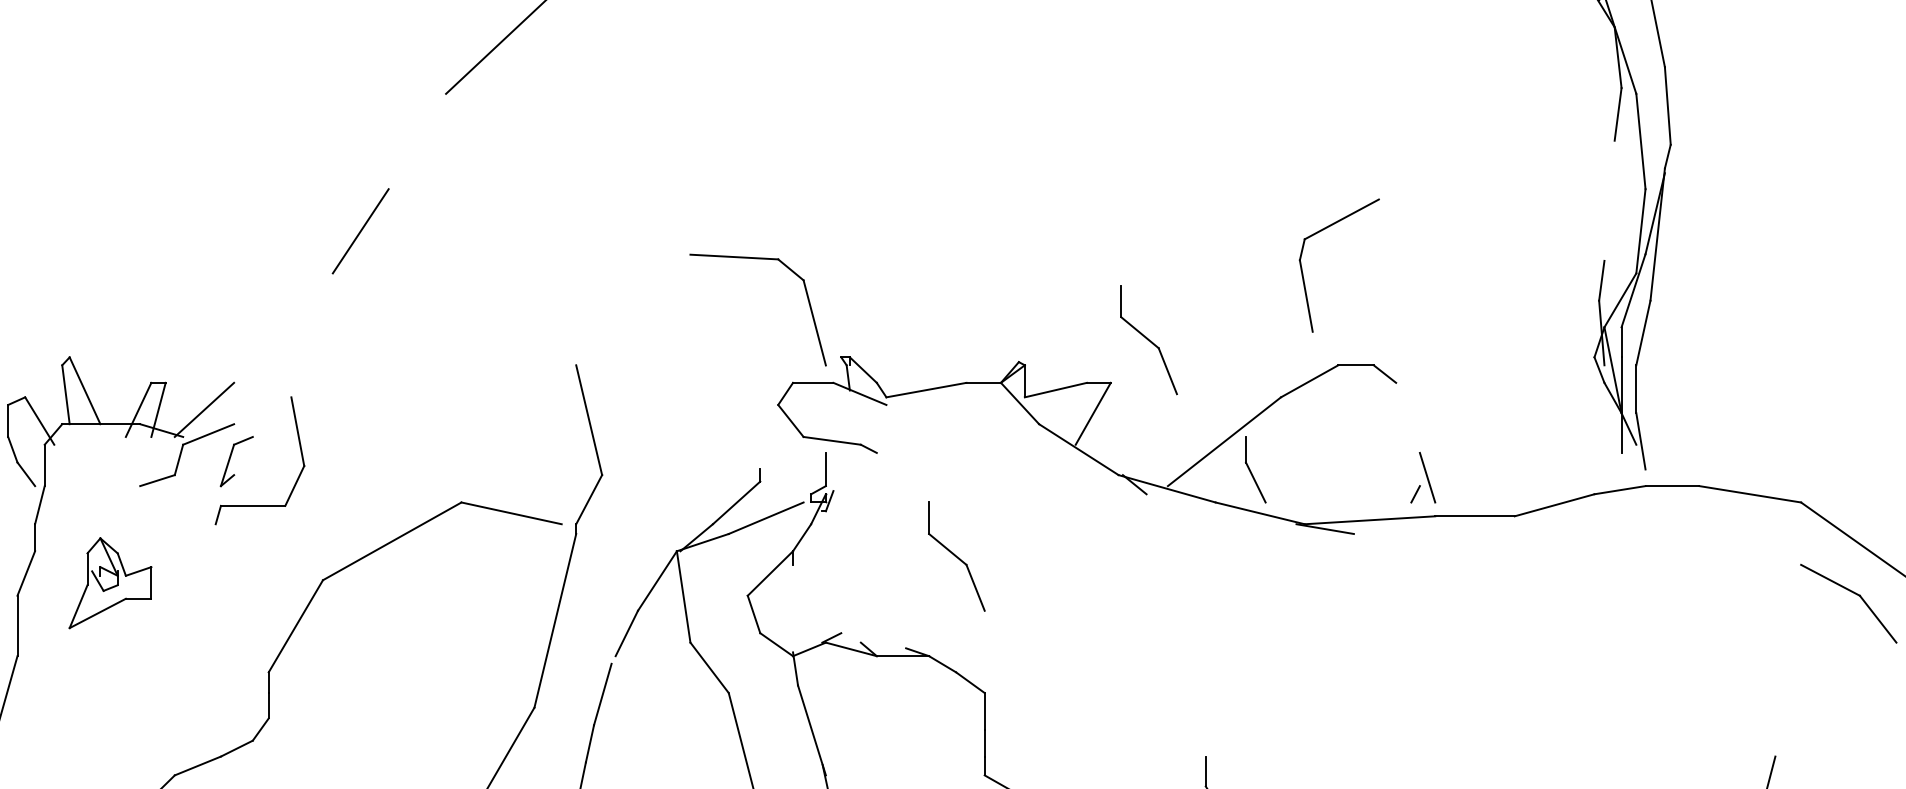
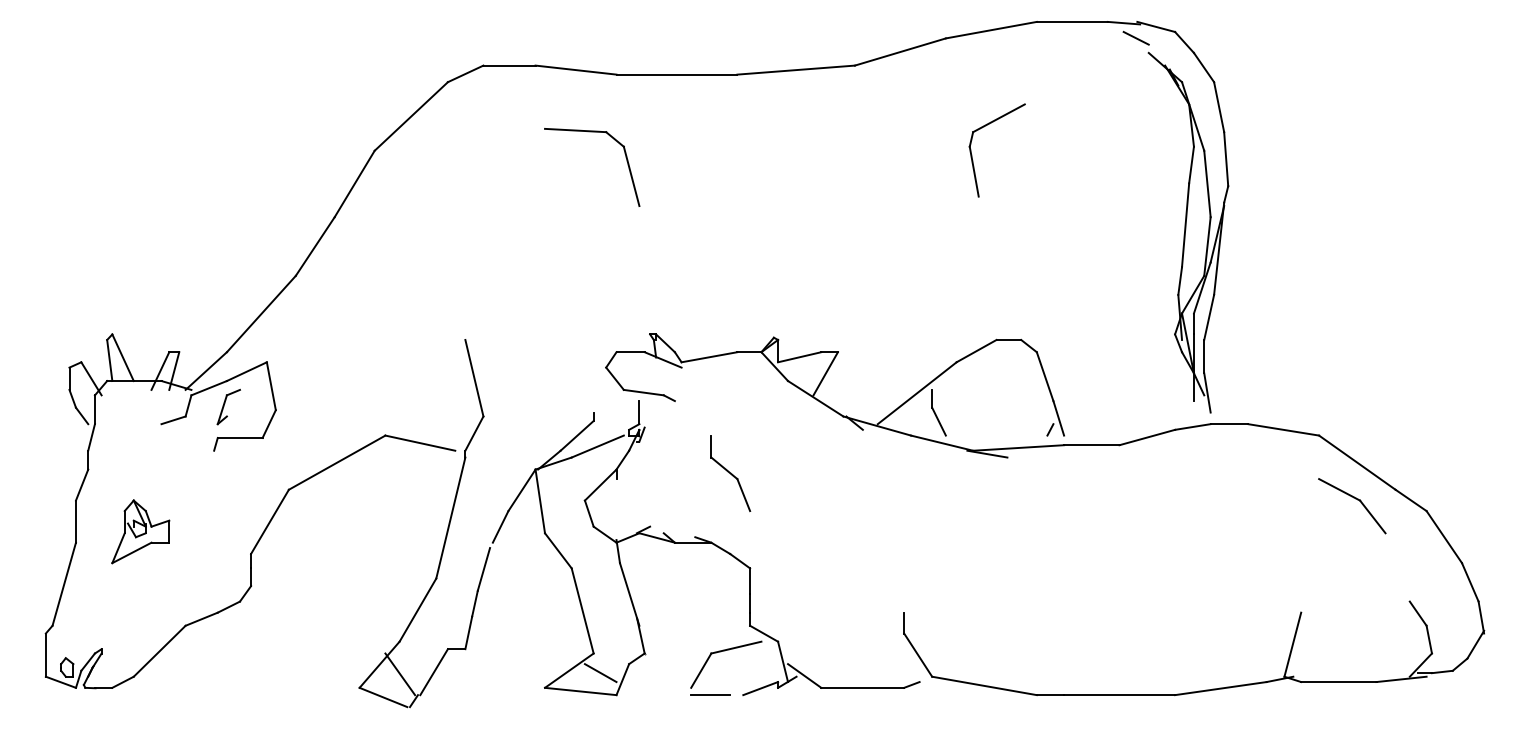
line: (417, 140) -> (354, 183), added
line: (1609, 201) -> (1185, 225), added
part: (1303, 271) -> (972, 154), moved
part: (805, 295) -> (625, 157), moved
line: (282, 327) -> (260, 313), added
part: (1148, 340) -> (864, 322), removed
line: (262, 410) -> (246, 371), added
line: (1407, 417) -> (1044, 376), added
part: (110, 582) -> (140, 531), moved

